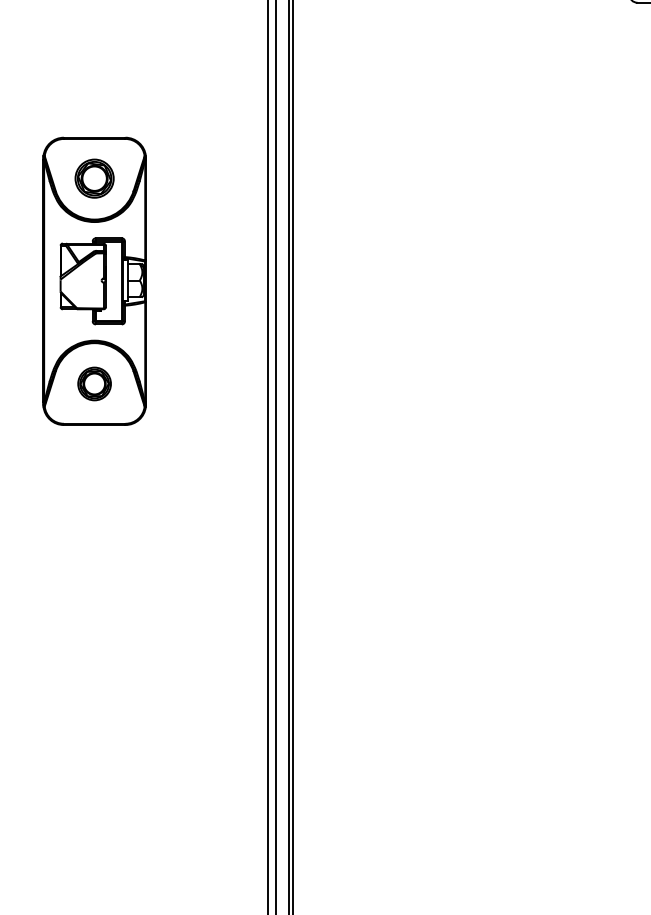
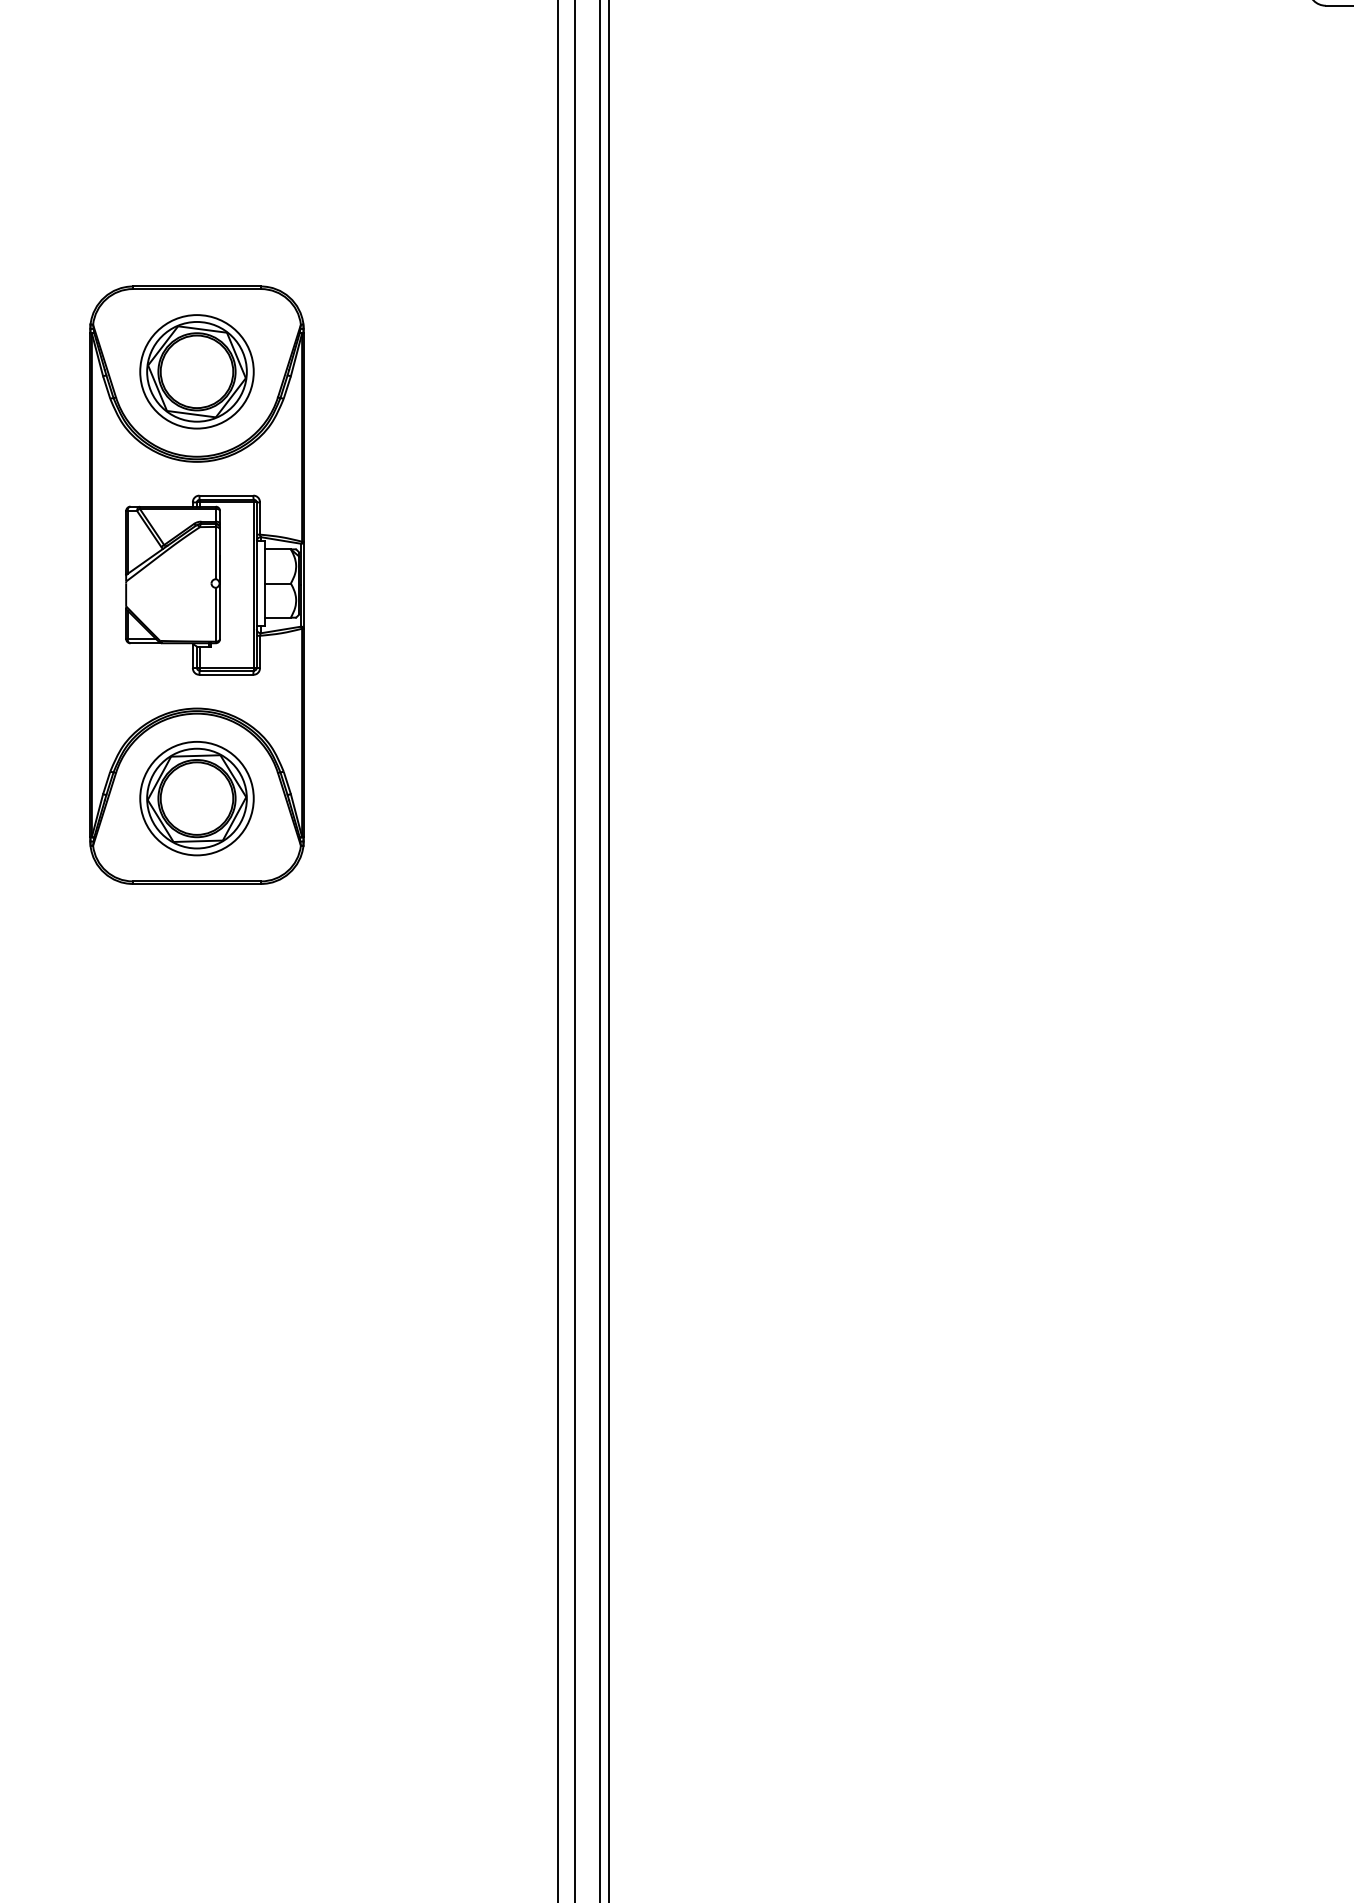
part: (94, 178) -> (196, 371), size x1.43
part: (94, 383) -> (196, 797), size x1.67

